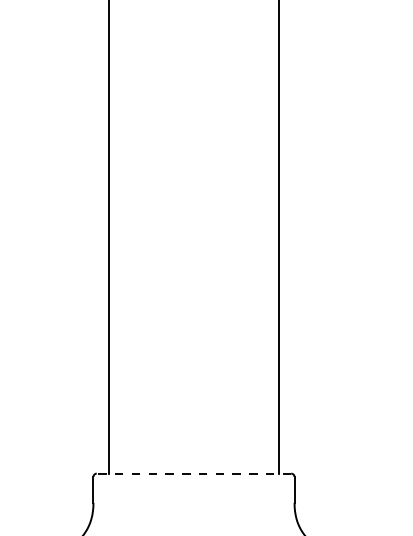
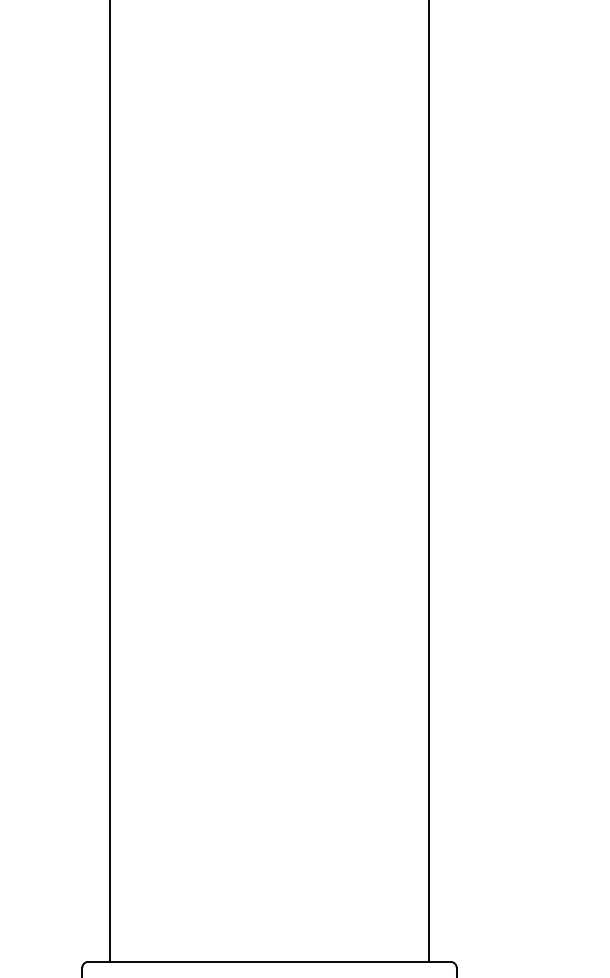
line: (193, 473) -> (268, 961), dashed -> solid

